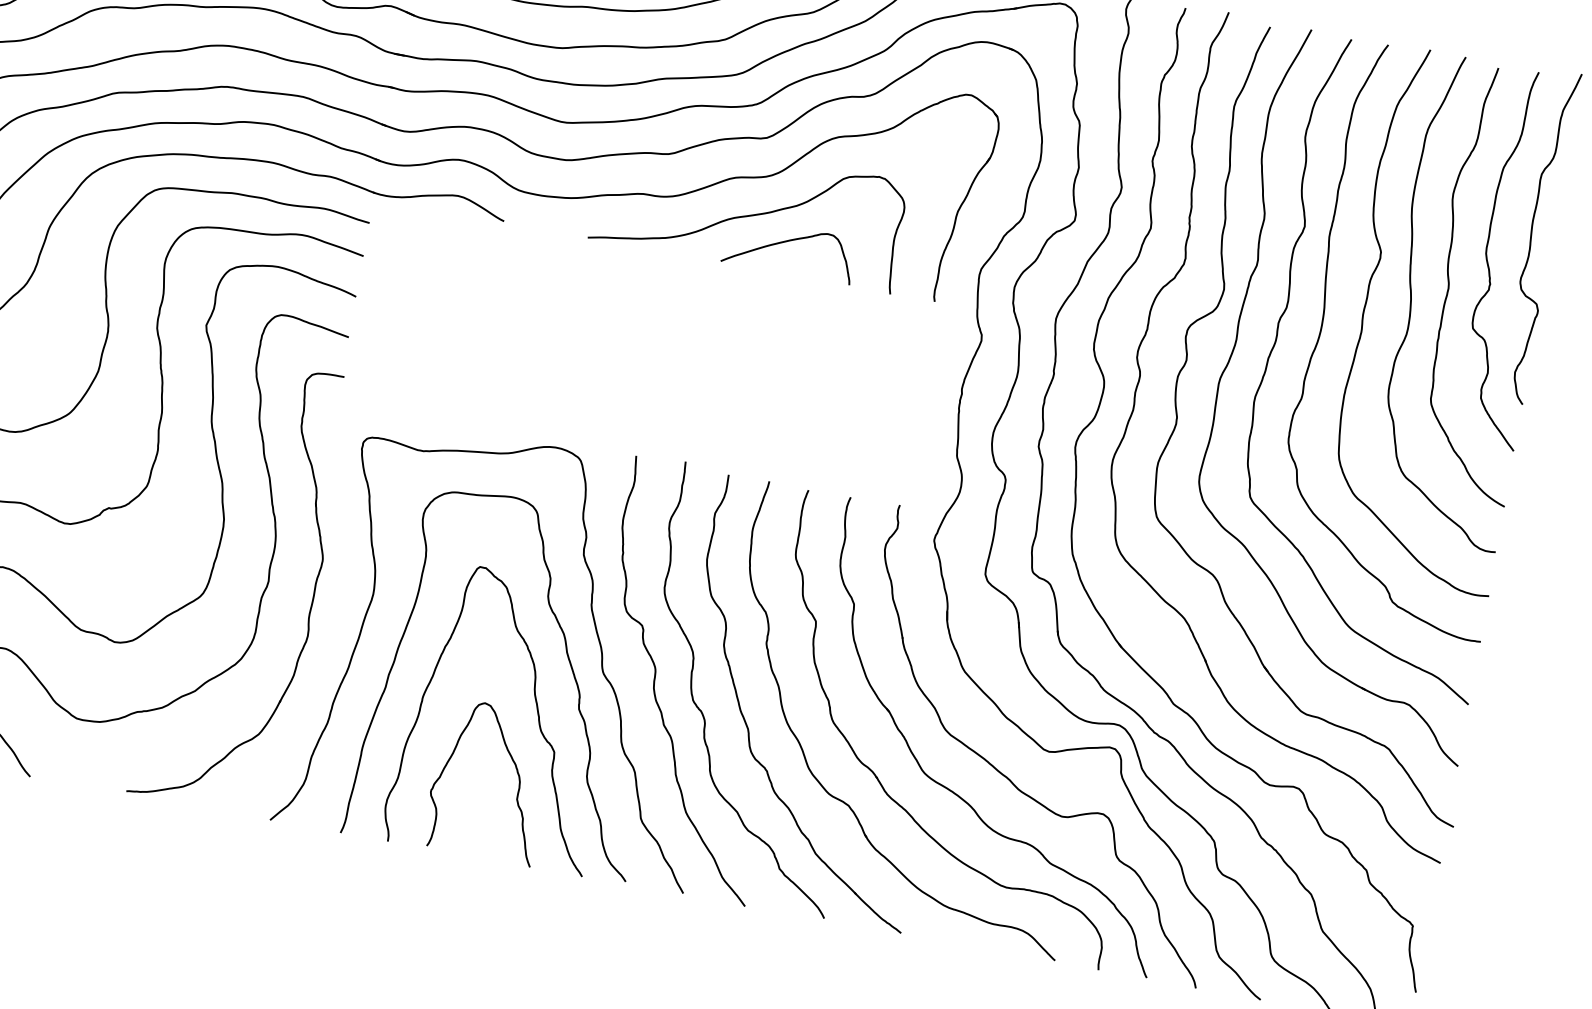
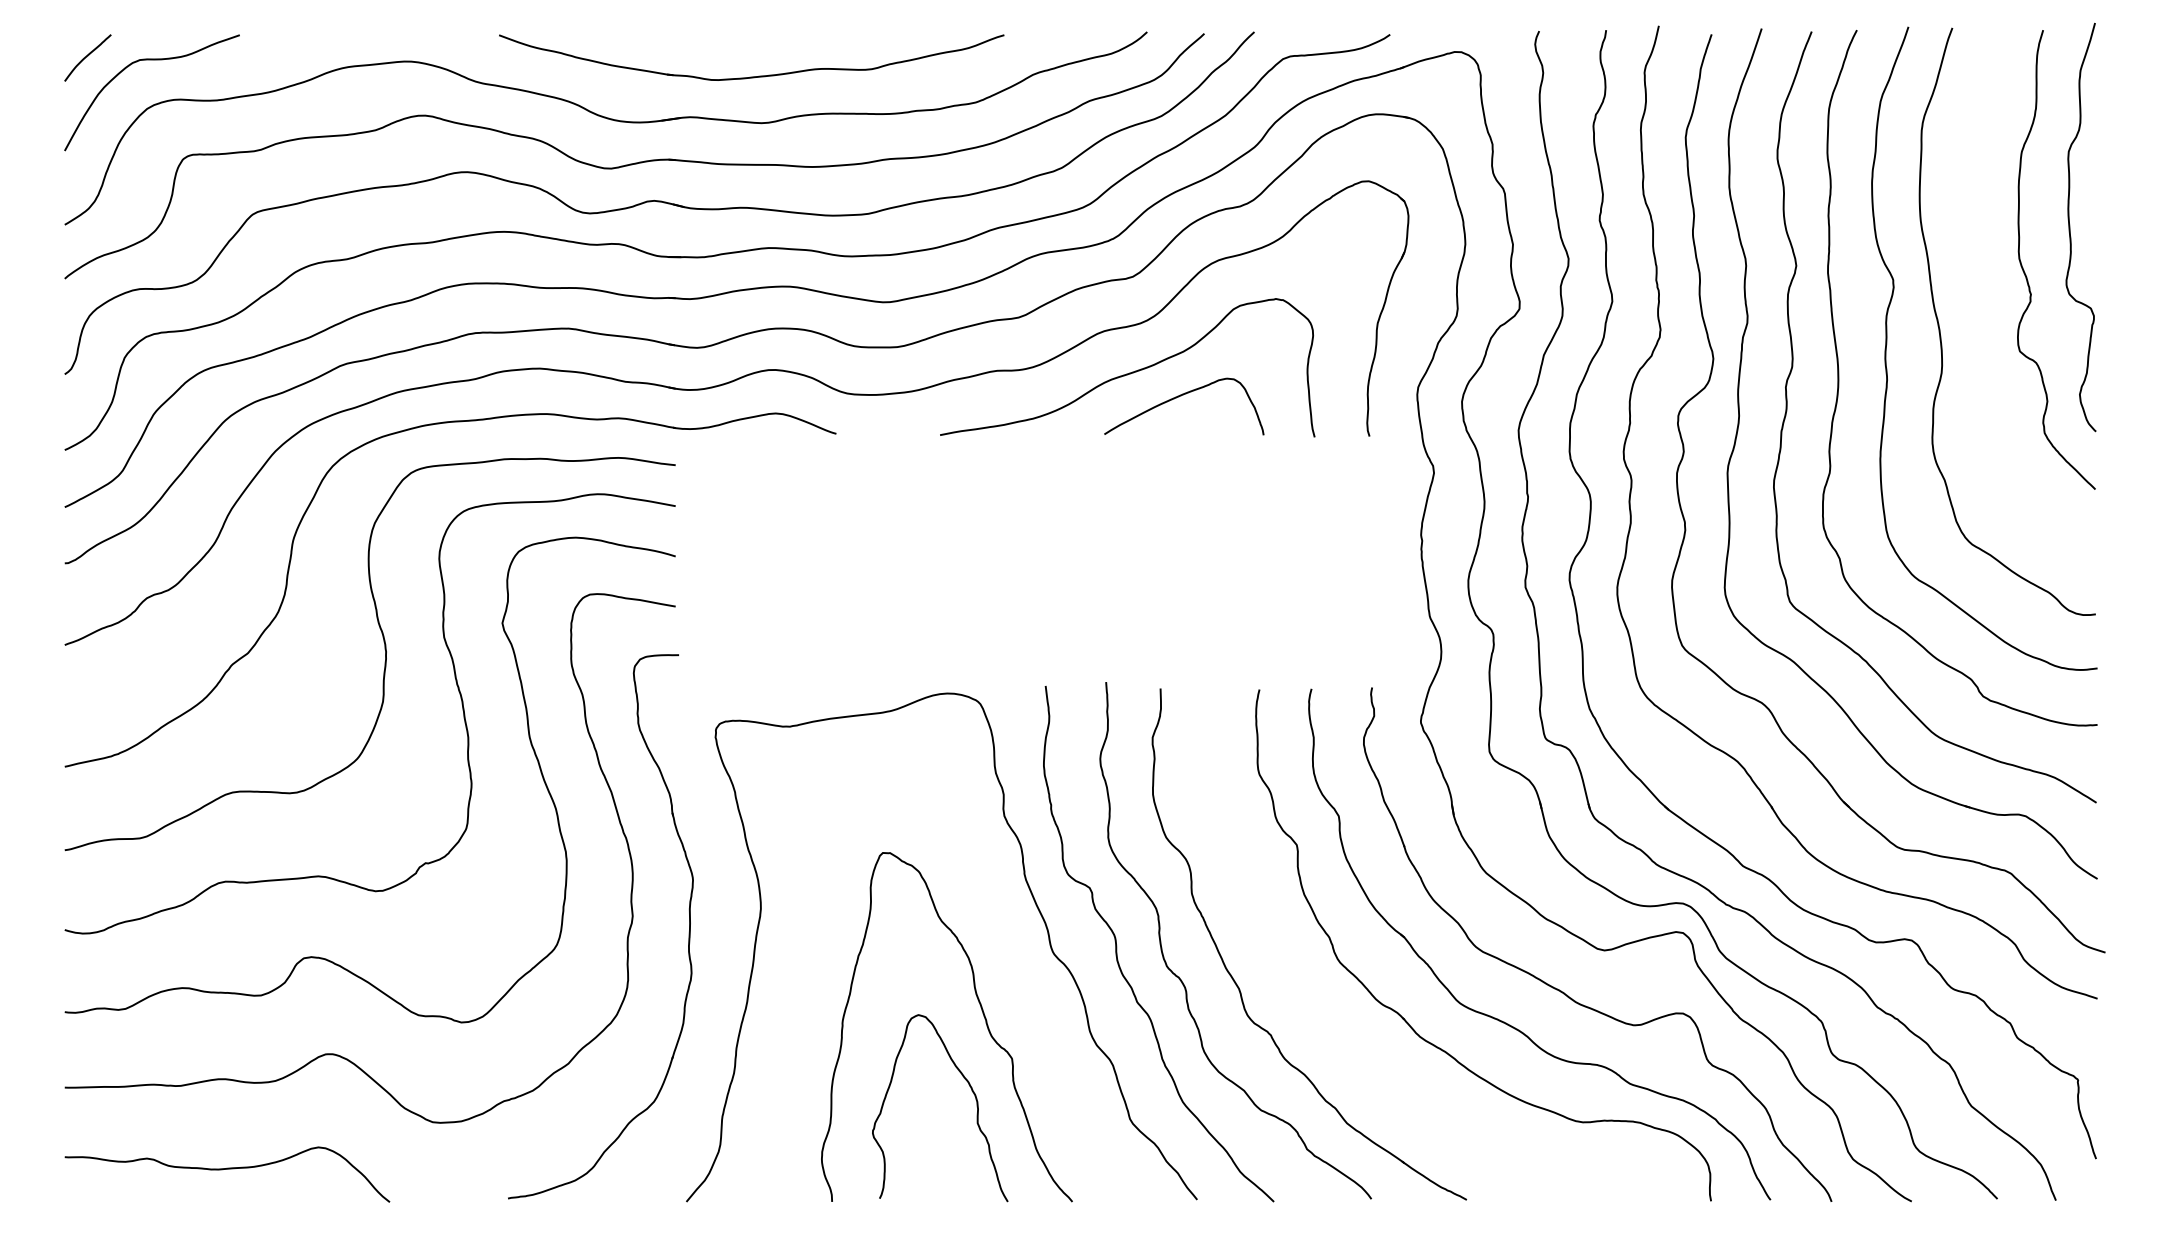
curve: (1449, 283) -> (1982, 302), removed
curve: (569, 662) -> (1010, 948), removed
part: (849, 804) -> (1376, 1057), removed

